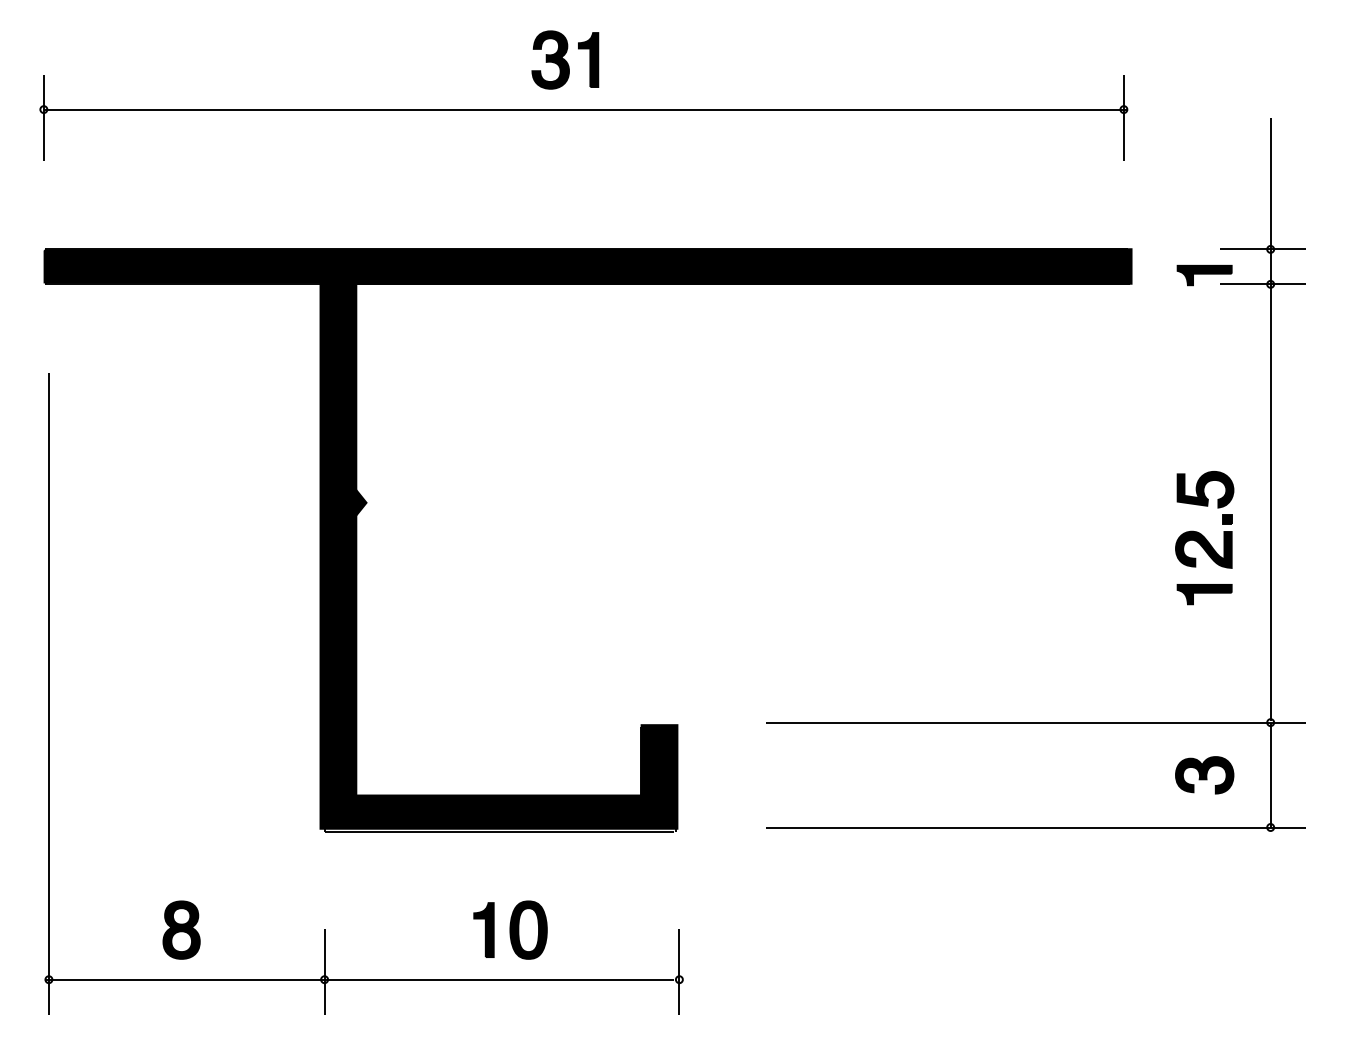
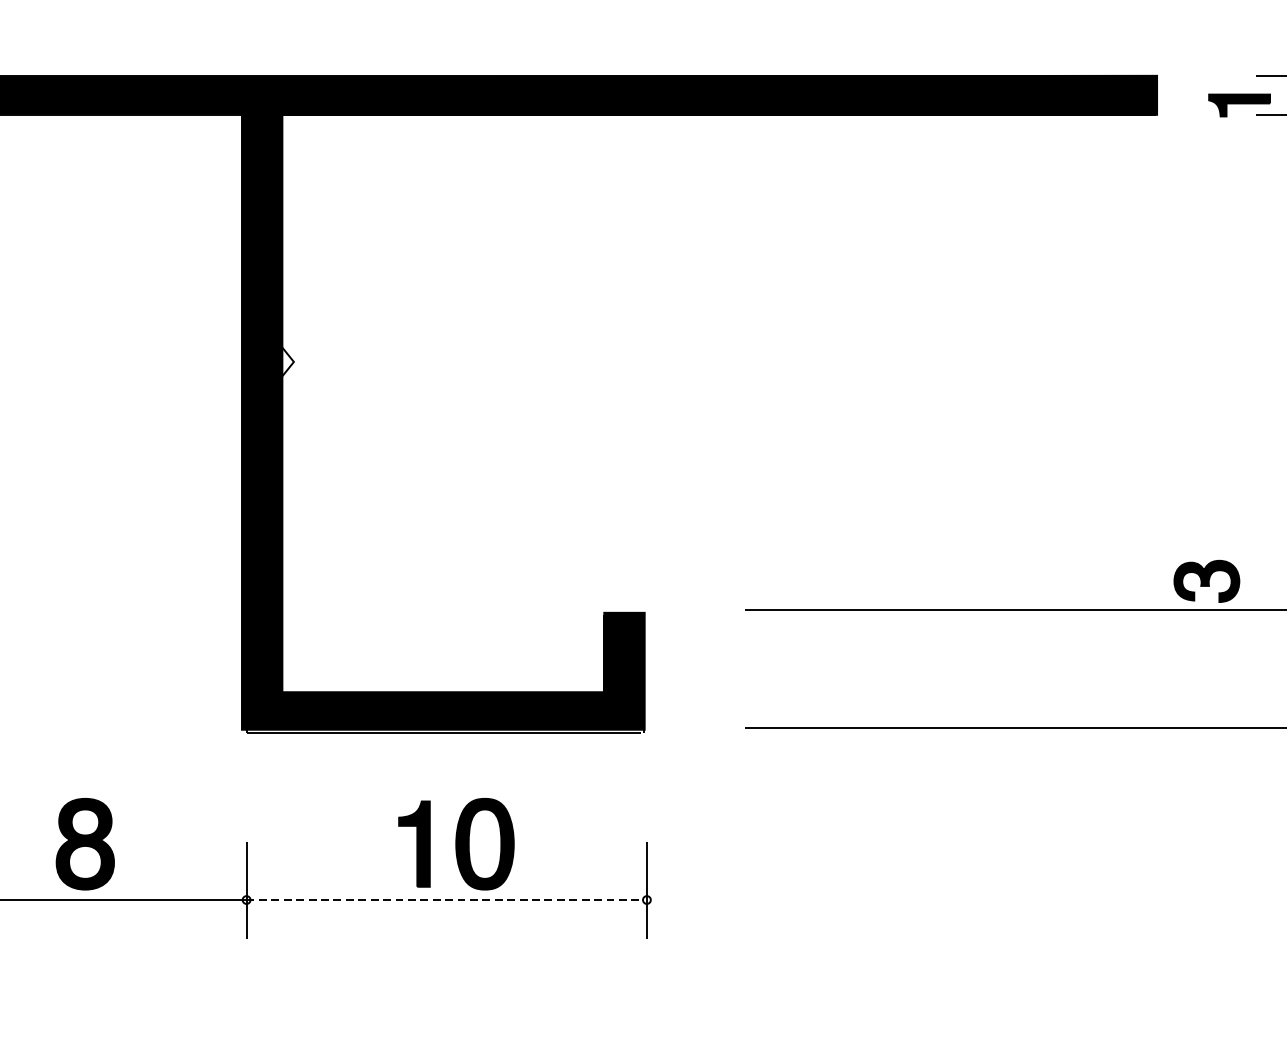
fill: (361, 502) -> (288, 361), removed
part: (1204, 538) -> (1239, 402), removed
part: (1204, 775) -> (1206, 581), moved
part: (181, 929) -> (85, 843), size x1.4
part: (510, 929) -> (456, 843), size x1.4
line: (499, 979) -> (443, 899), solid -> dashed

